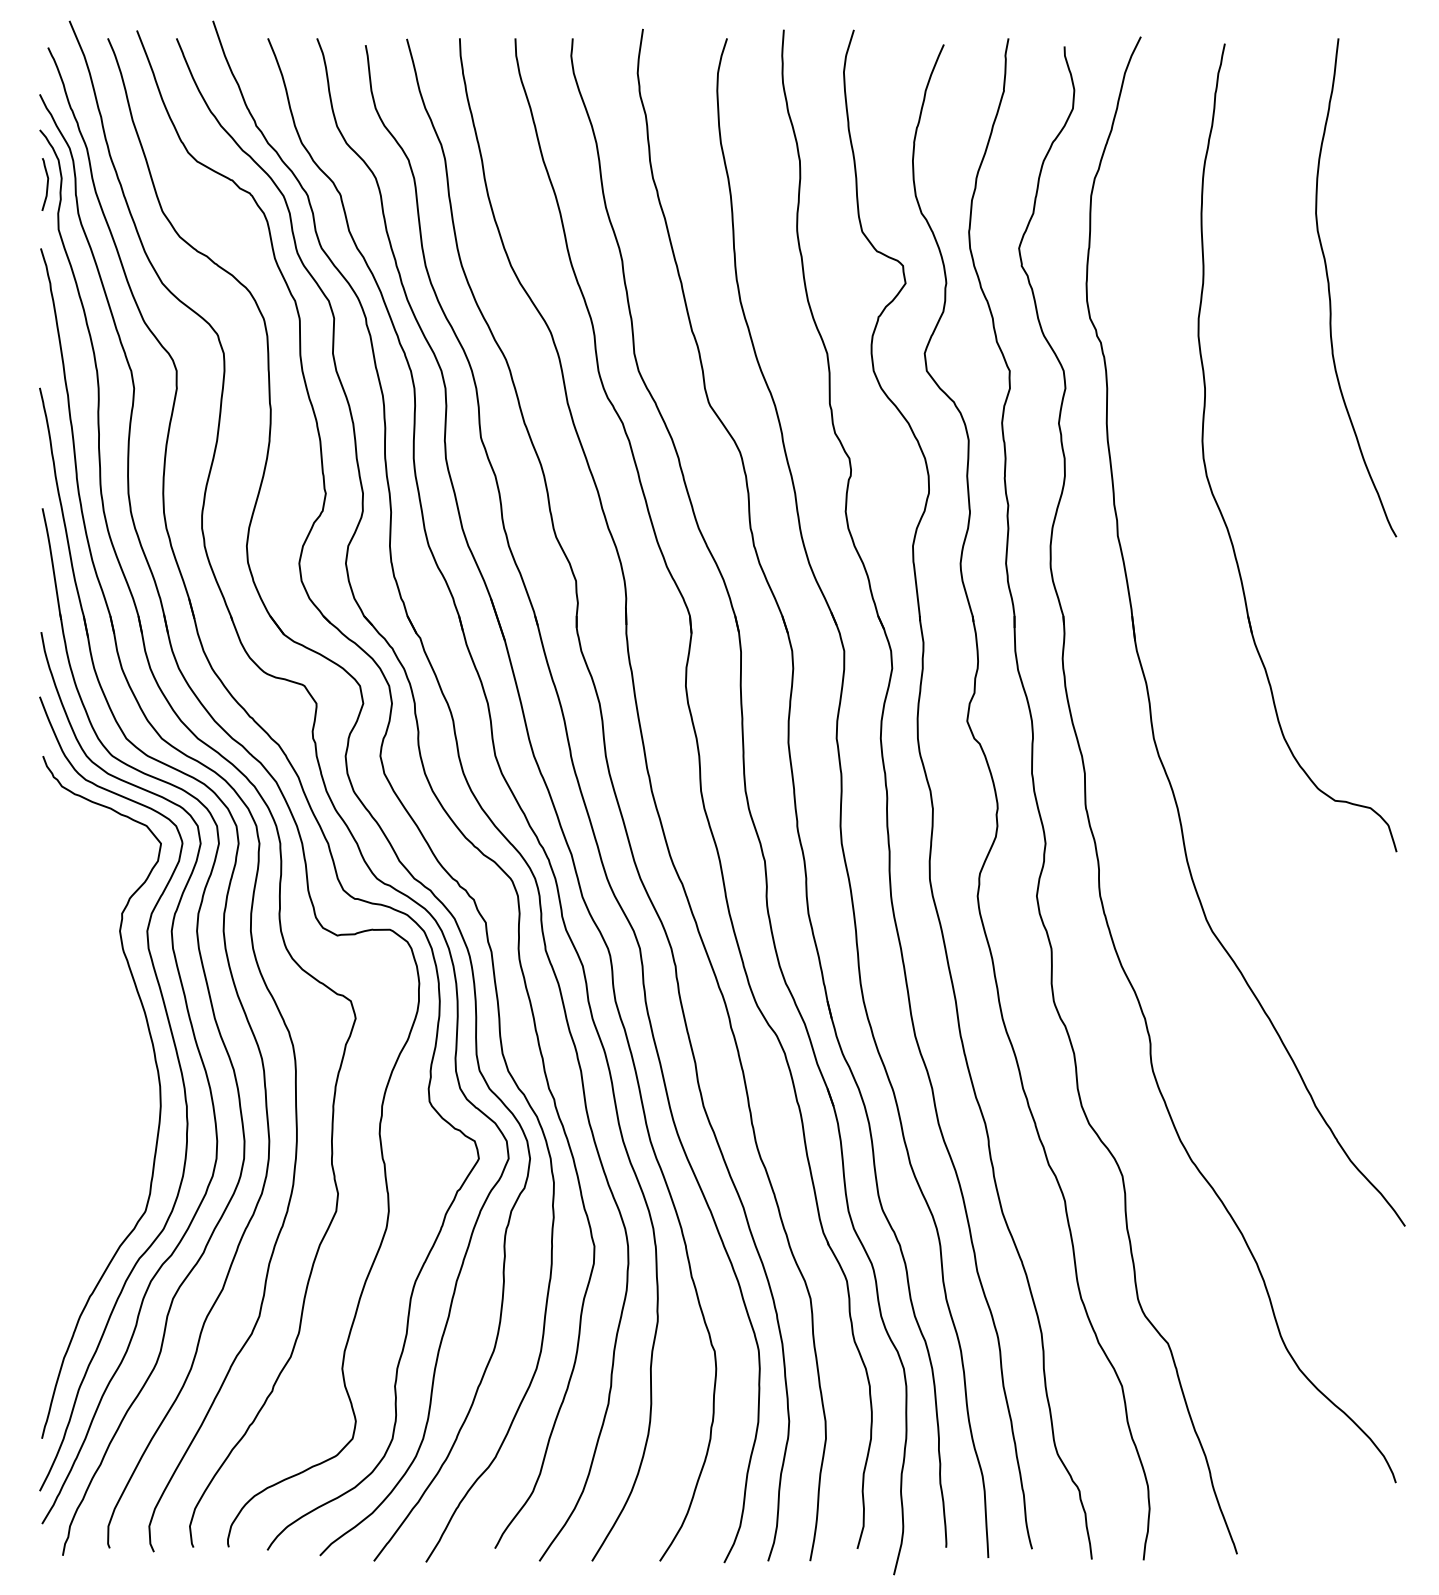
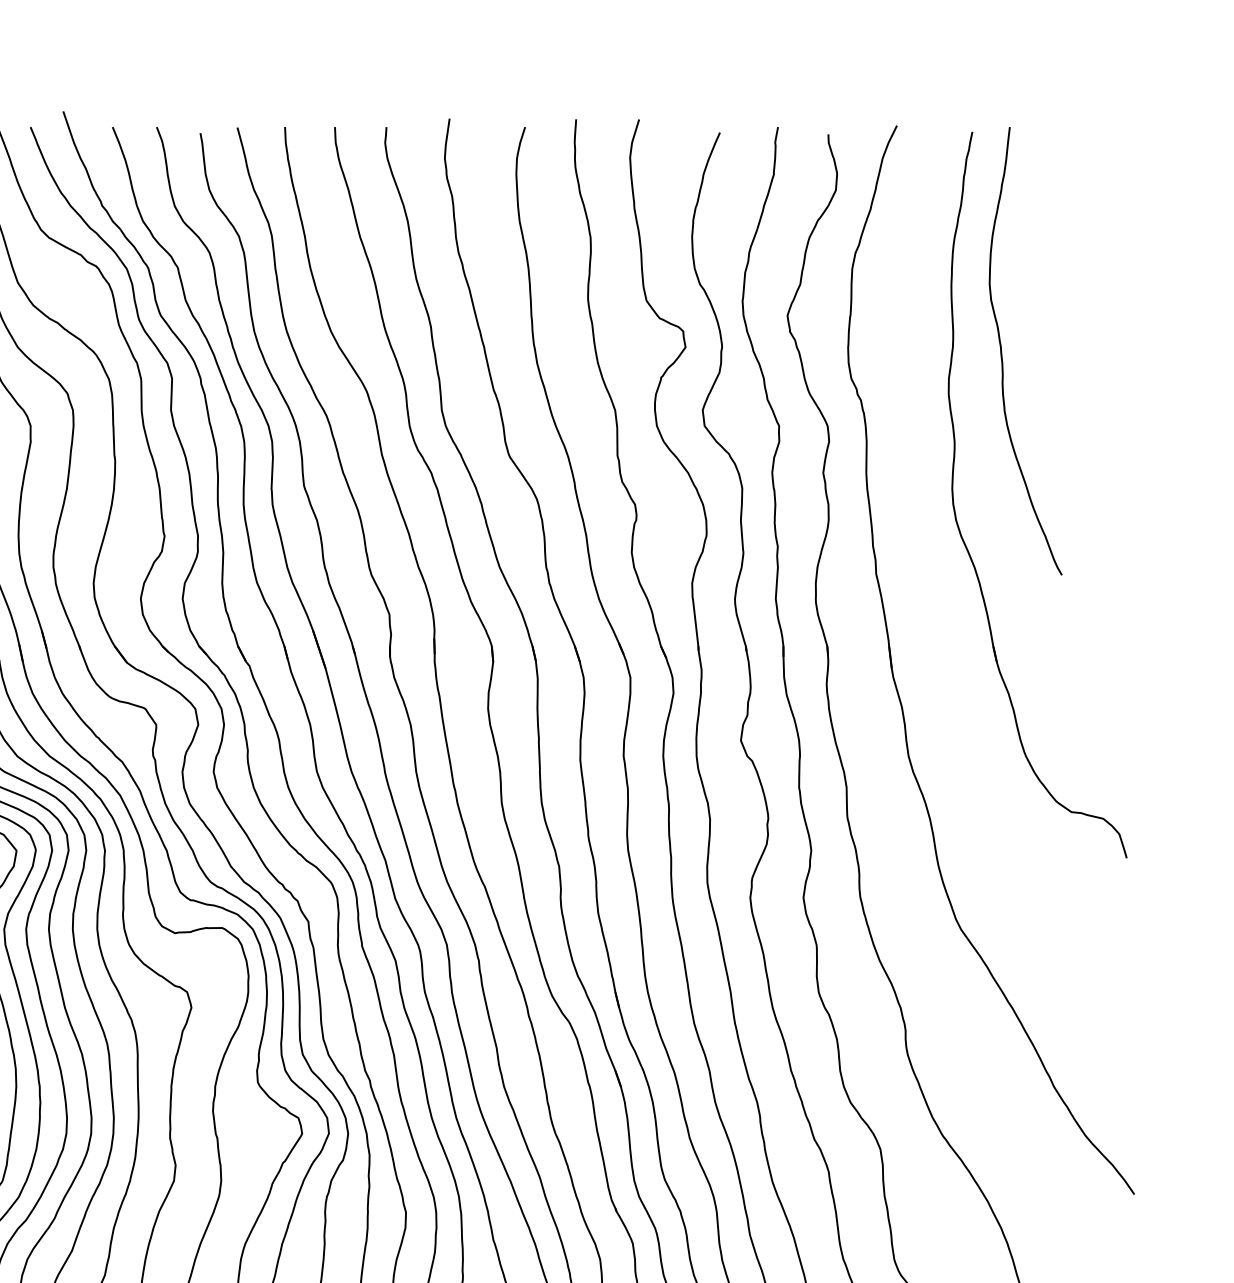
curve: (1330, 292) -> (1002, 355), moved

